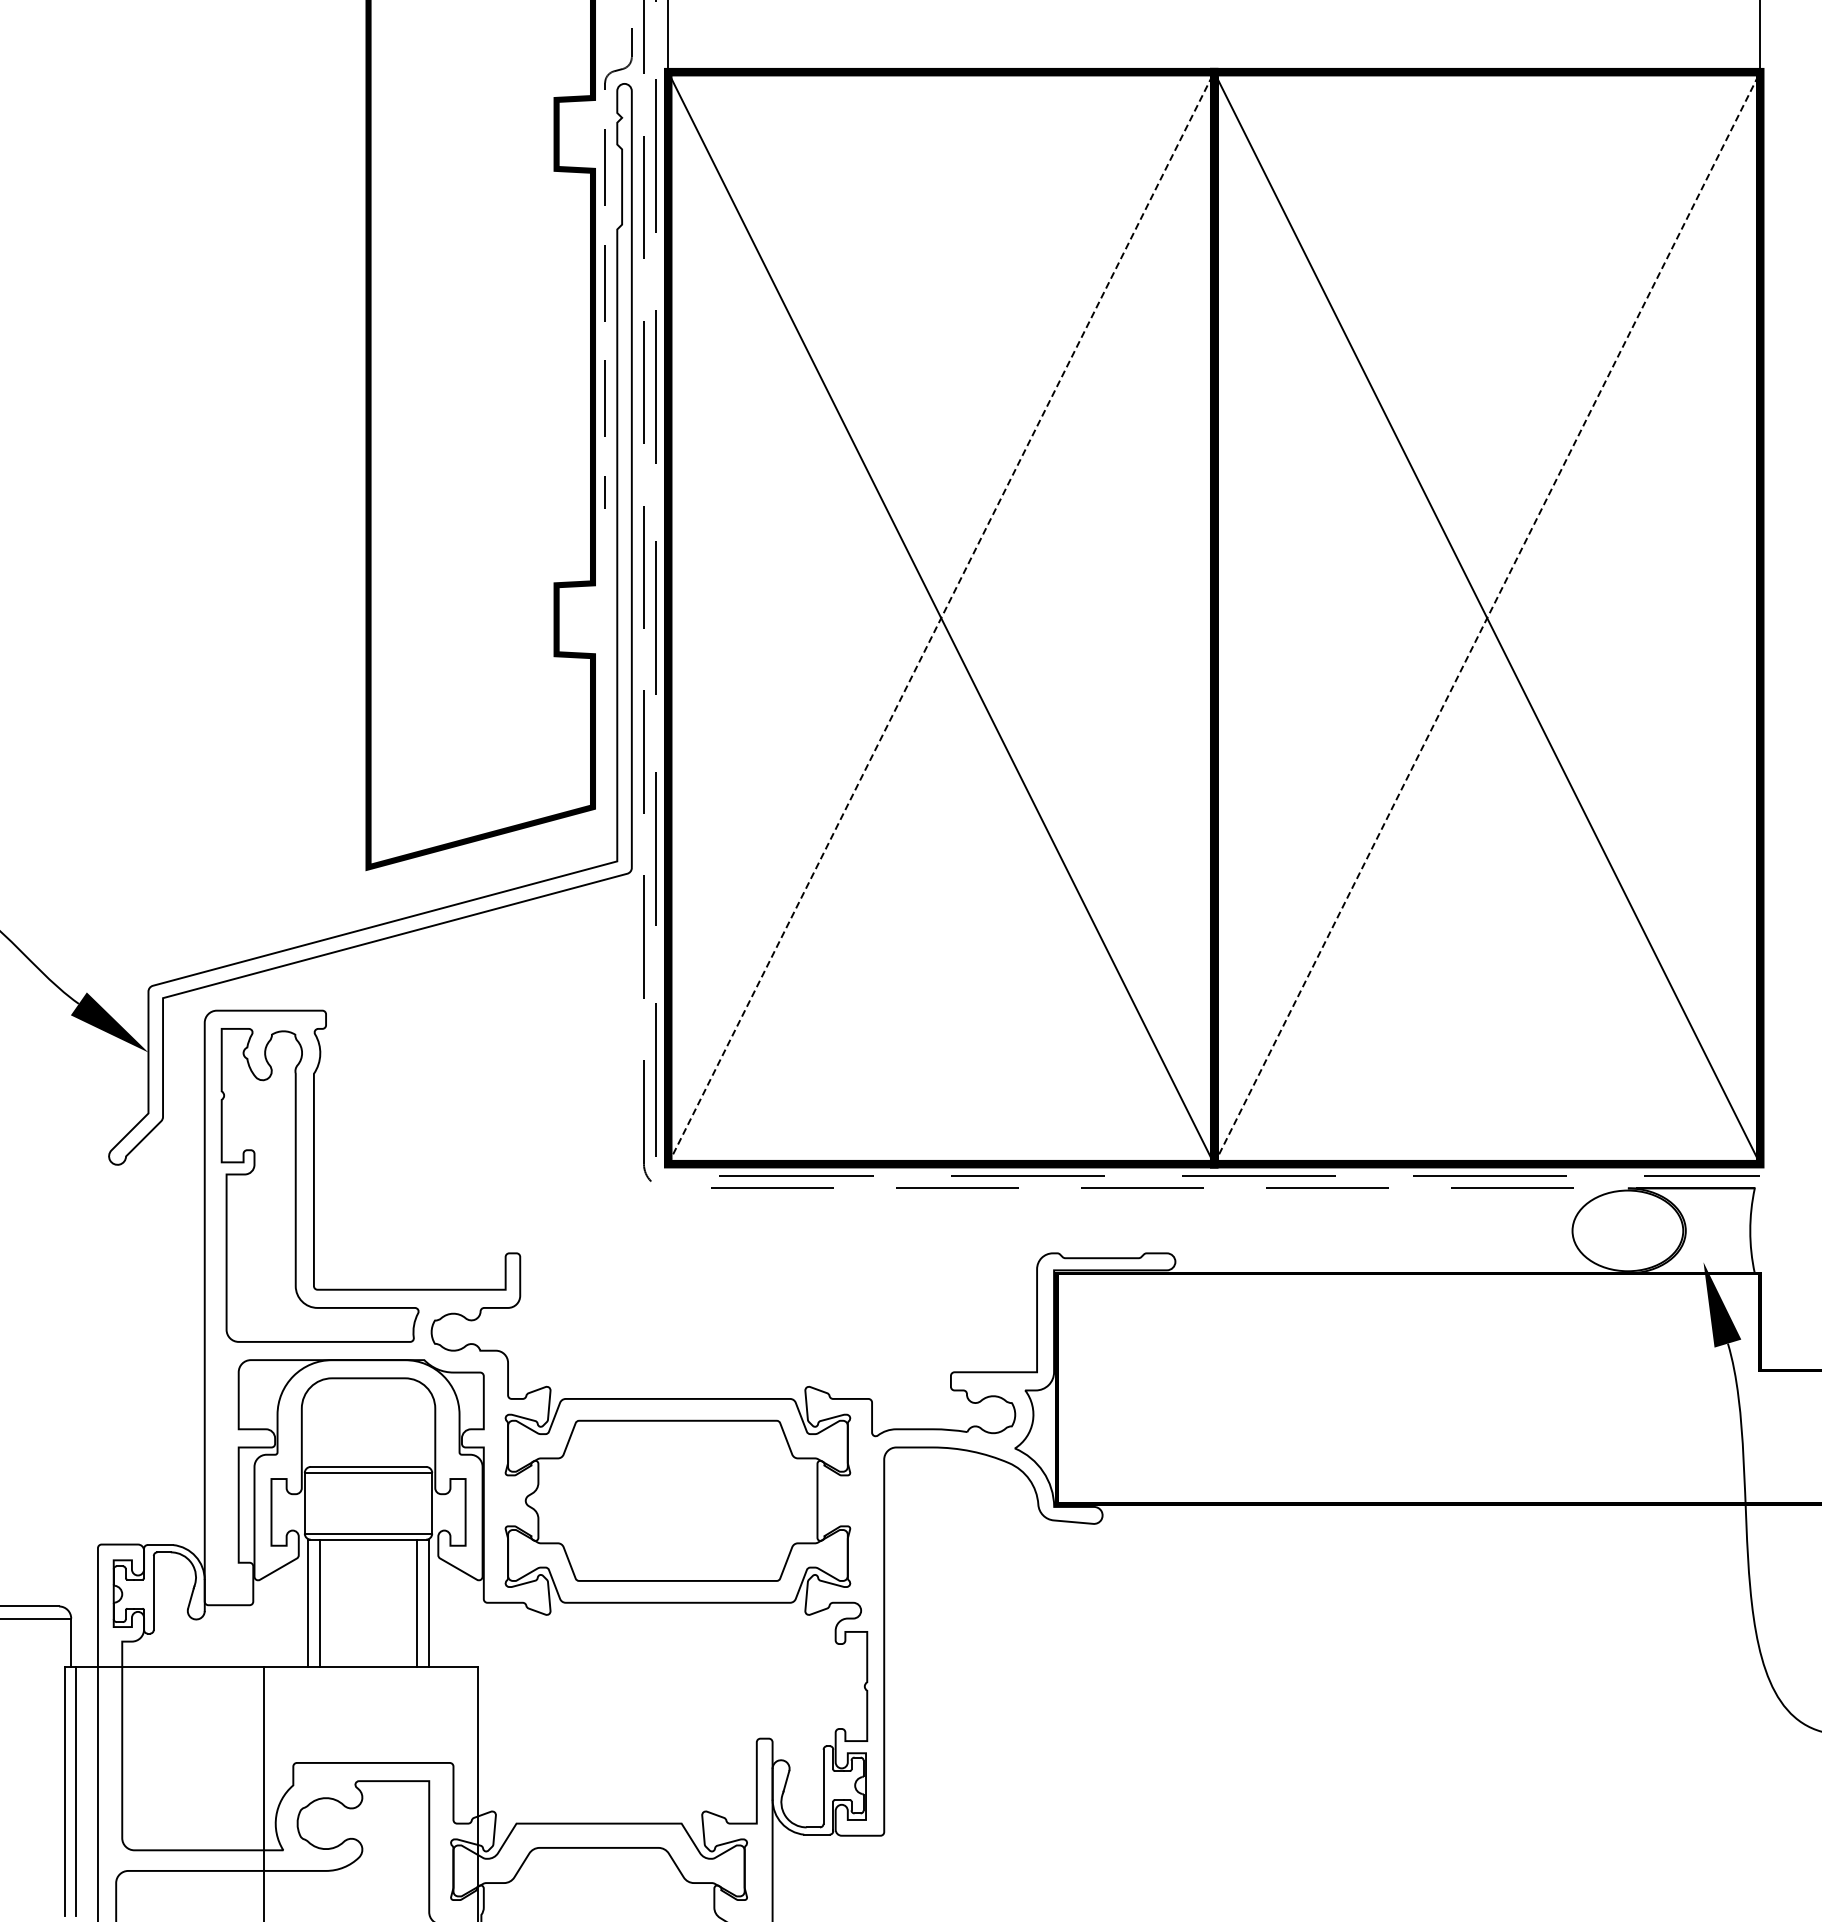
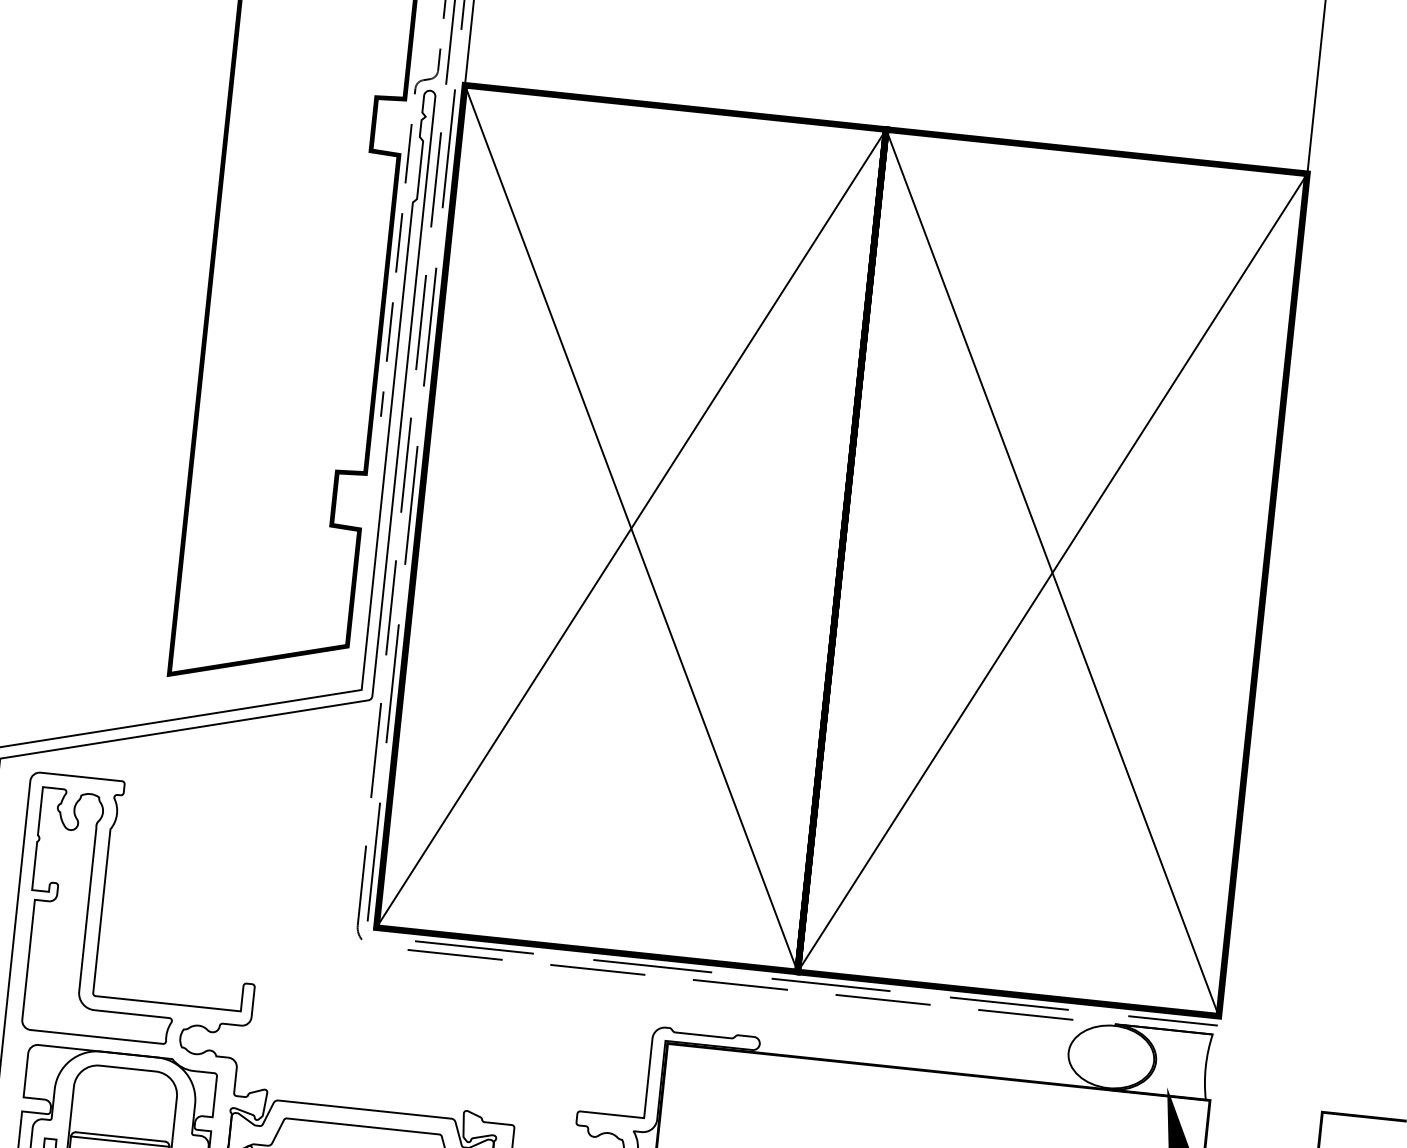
line: (941, 617) -> (631, 528), dashed -> solid
line: (1487, 617) -> (1052, 572), dashed -> solid

